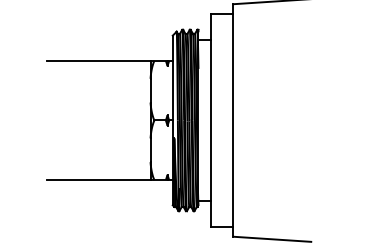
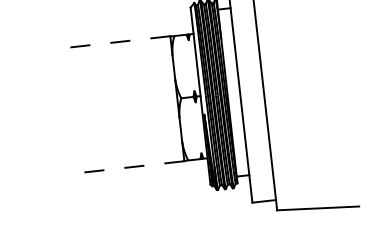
line: (98, 60) -> (116, 42), solid -> dashed
line: (98, 180) -> (130, 167), solid -> dashed

